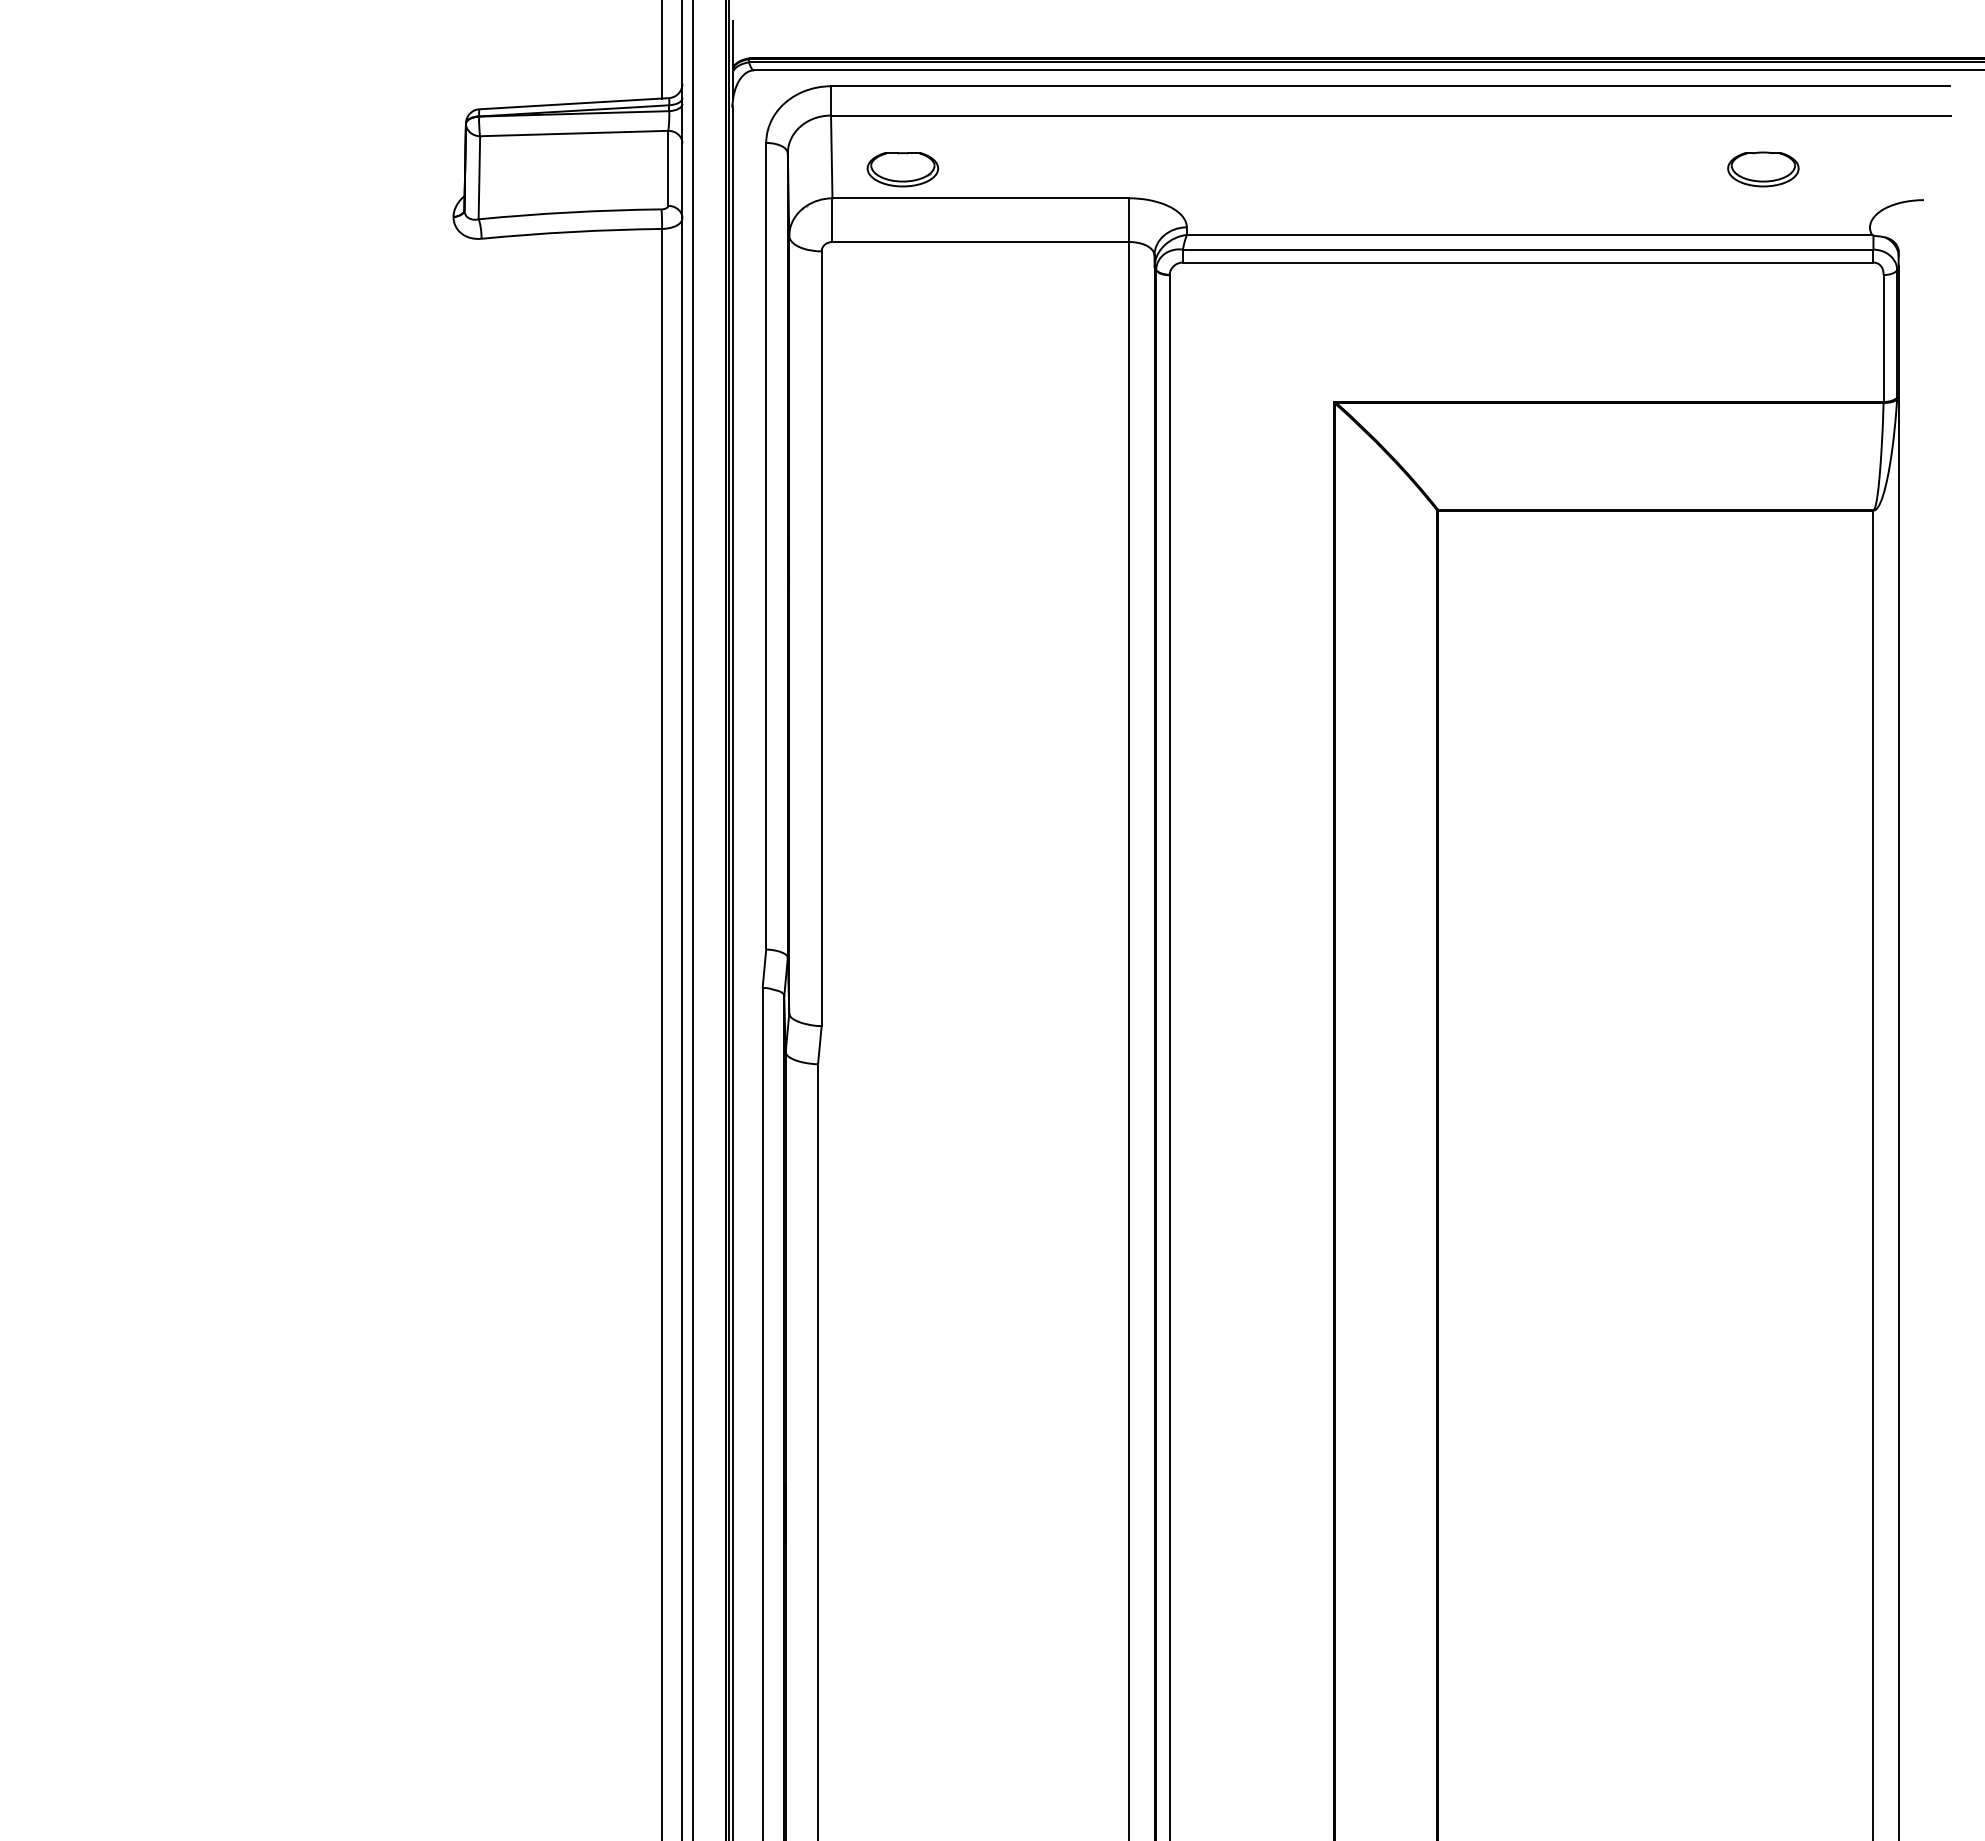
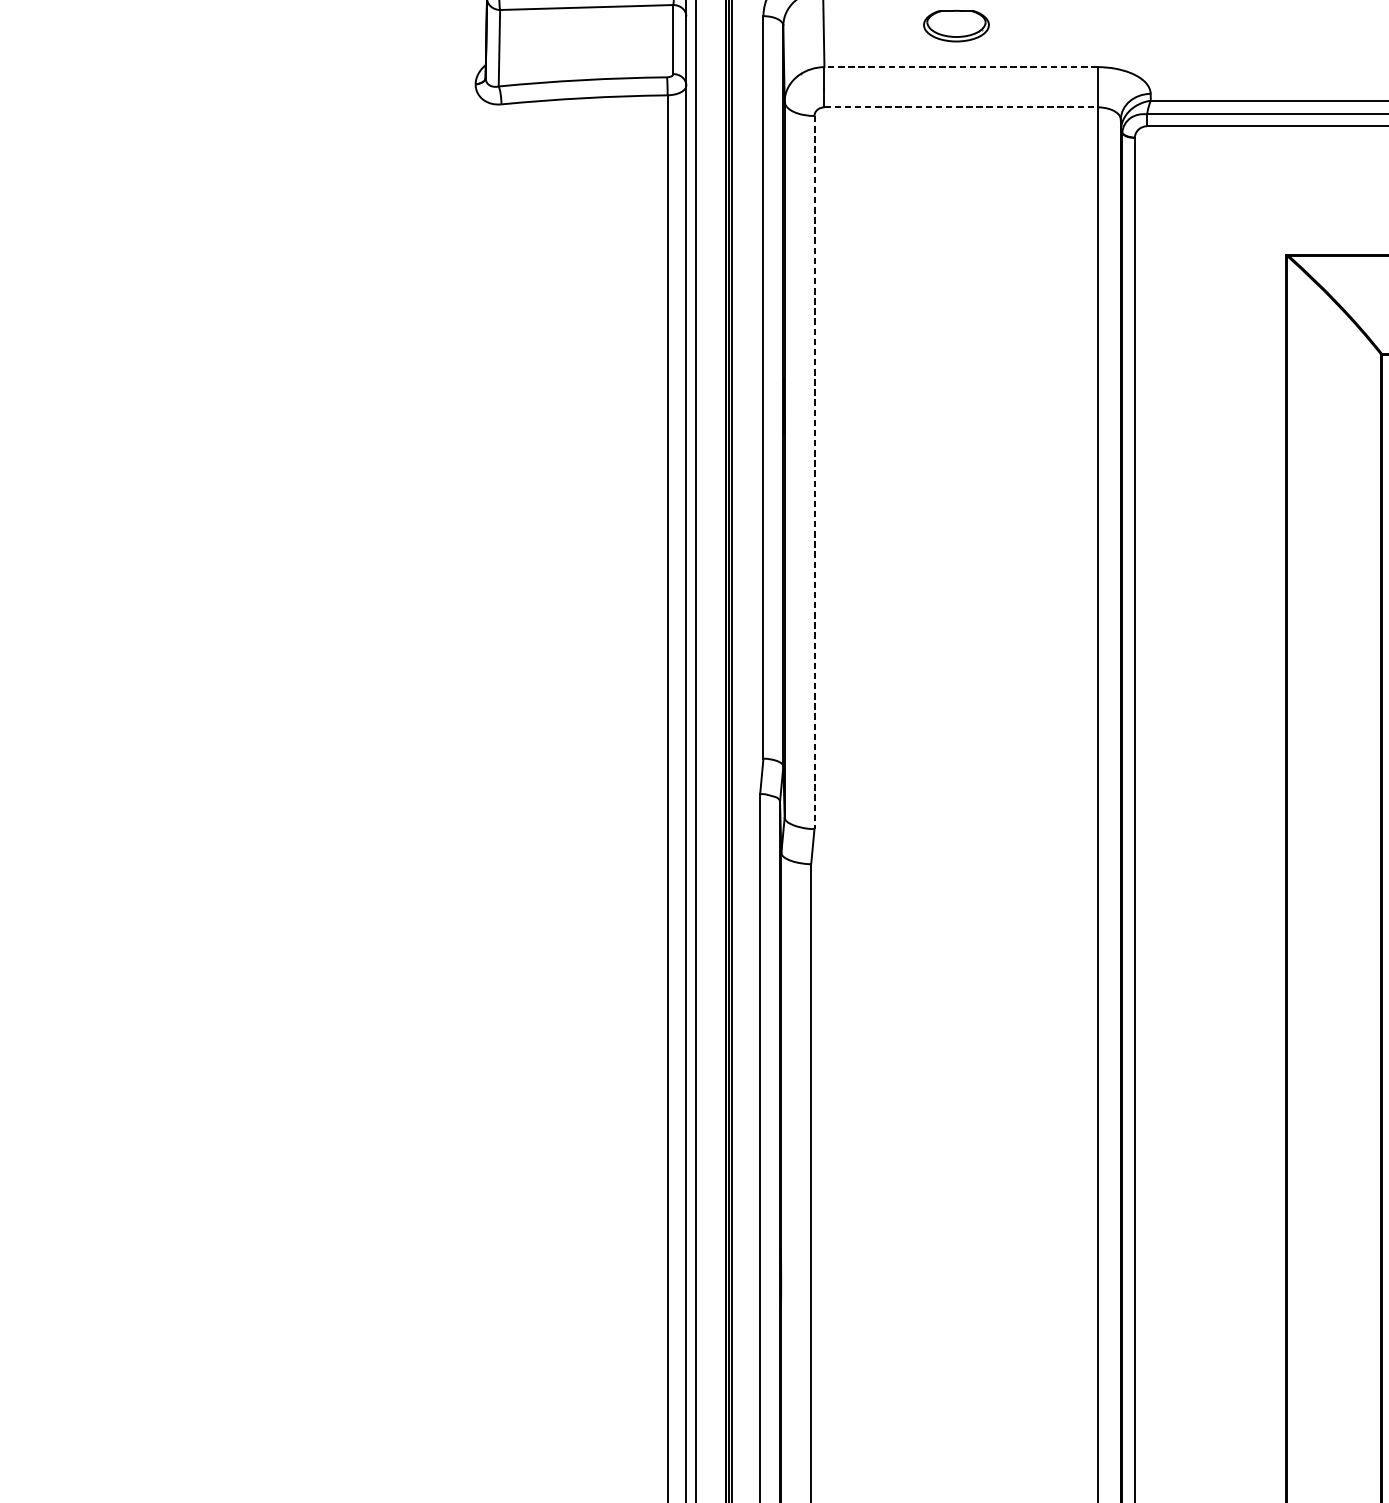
part: (902, 169) -> (956, 25), moved
line: (980, 198) -> (960, 67), solid -> dashed
line: (981, 242) -> (961, 107), solid -> dashed
line: (821, 639) -> (814, 473), solid -> dashed

